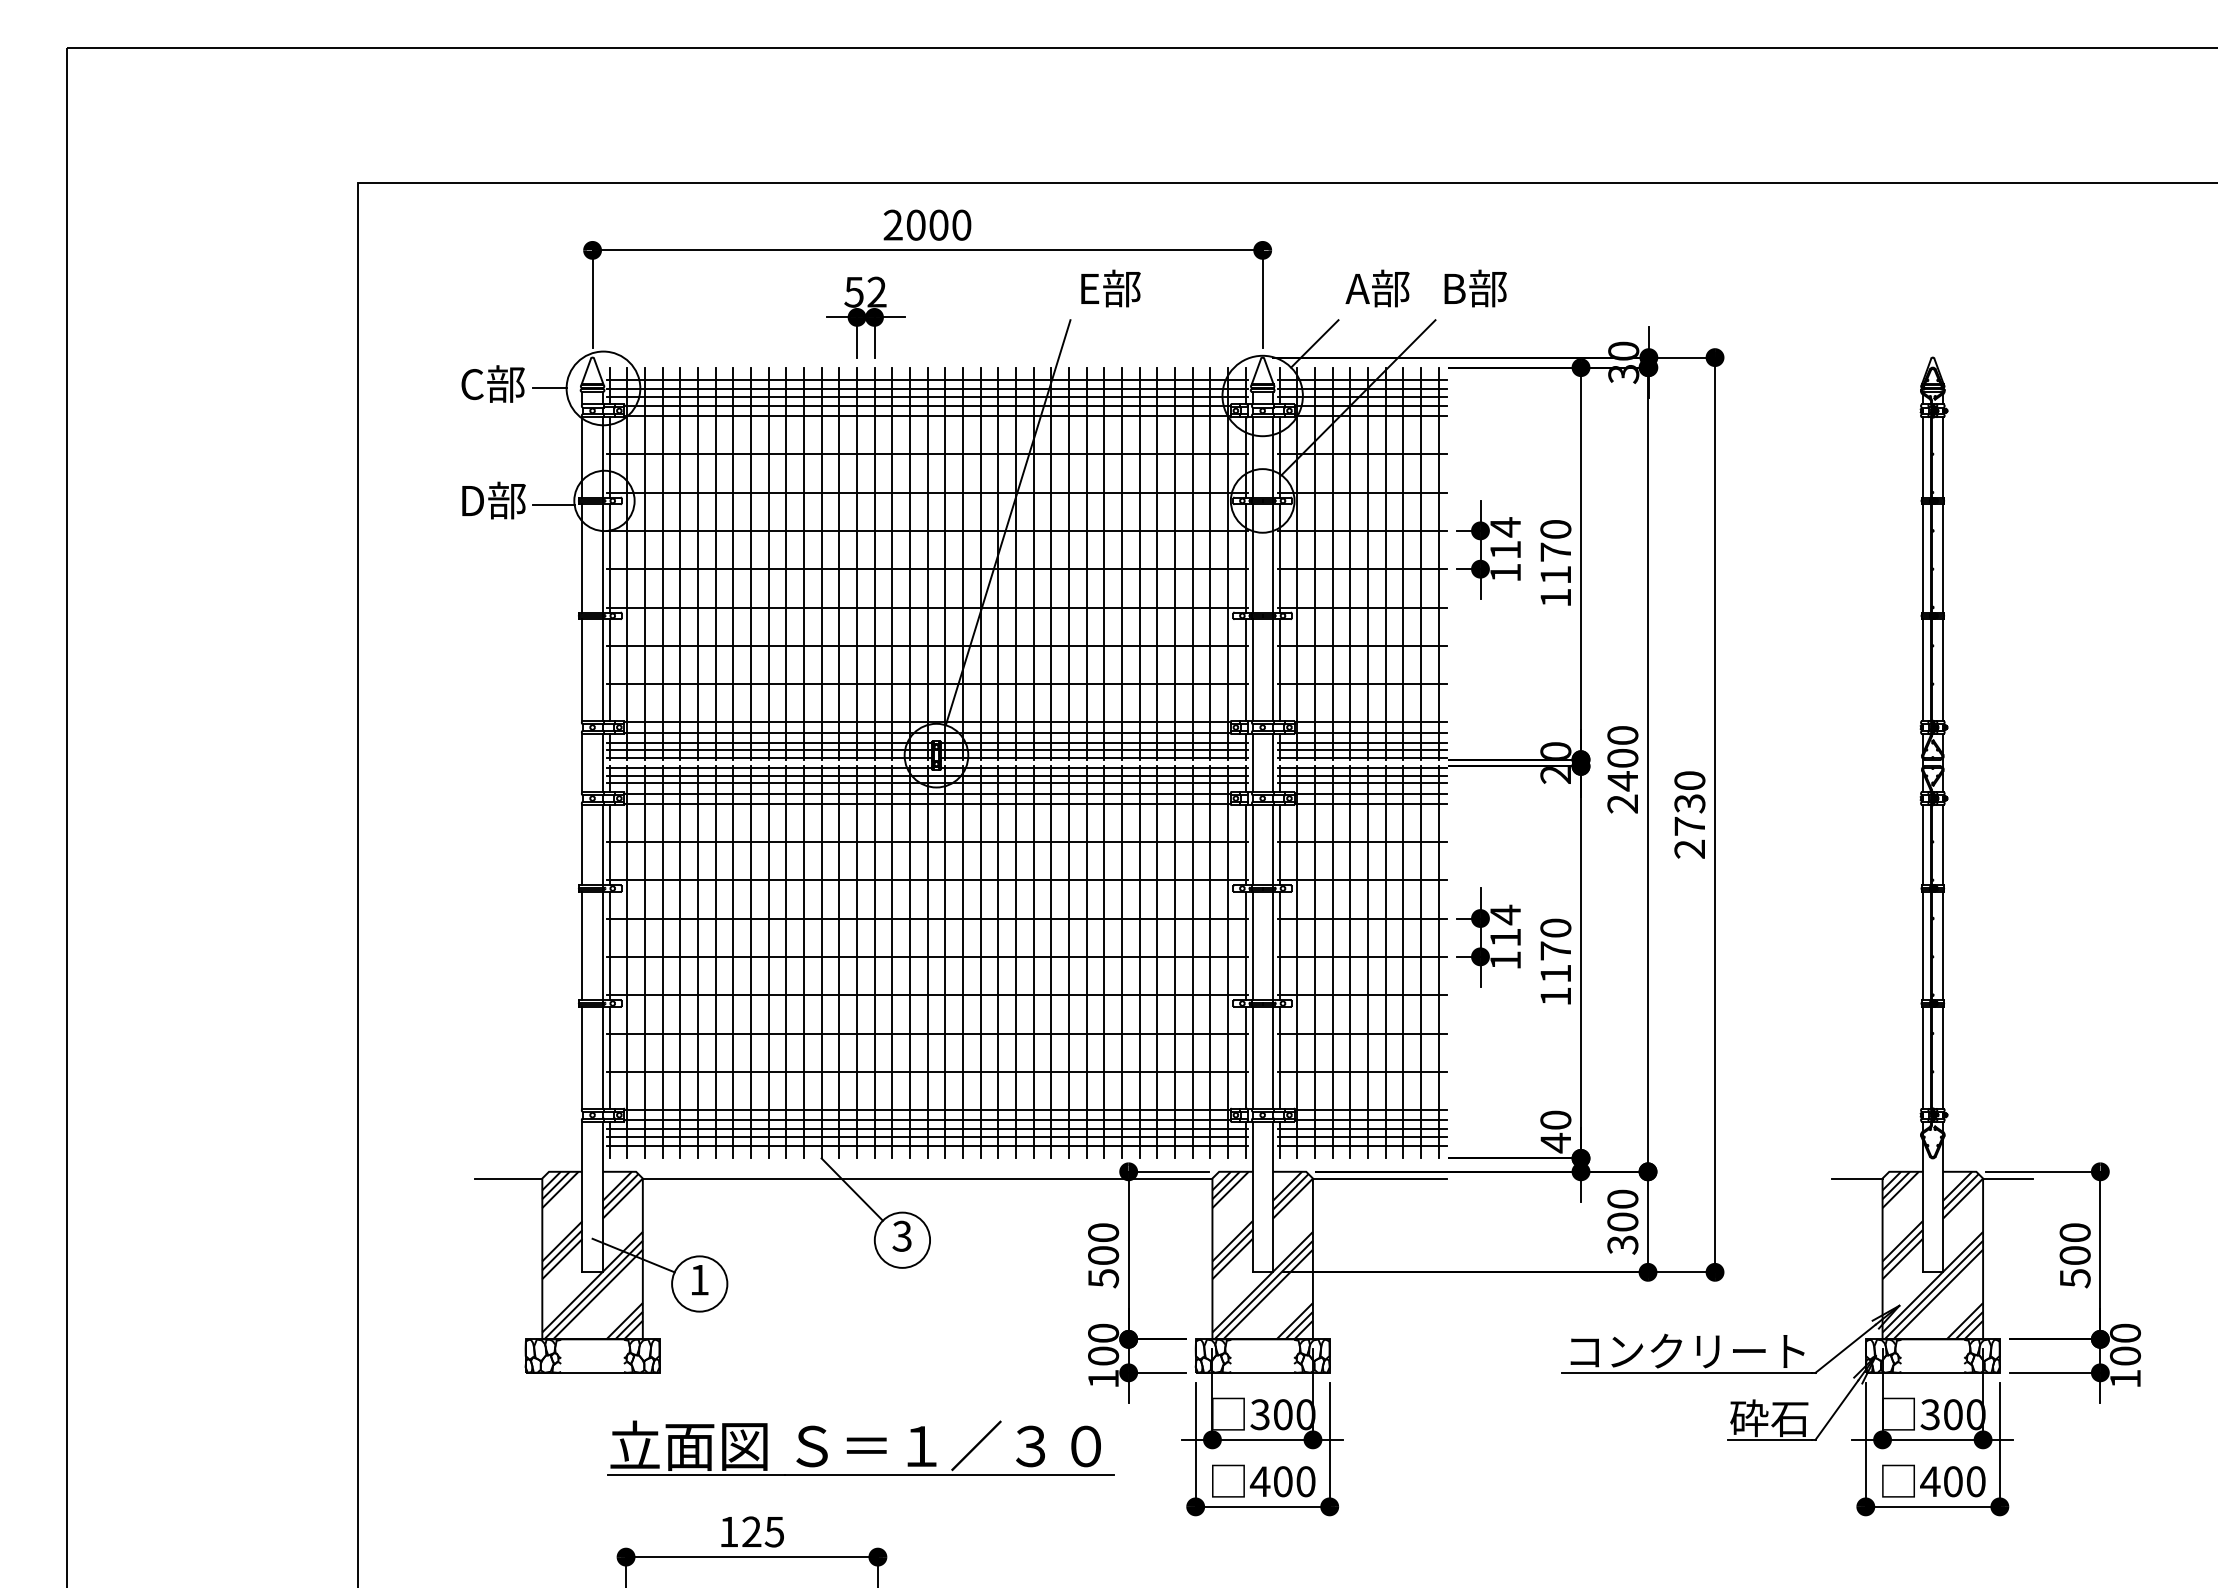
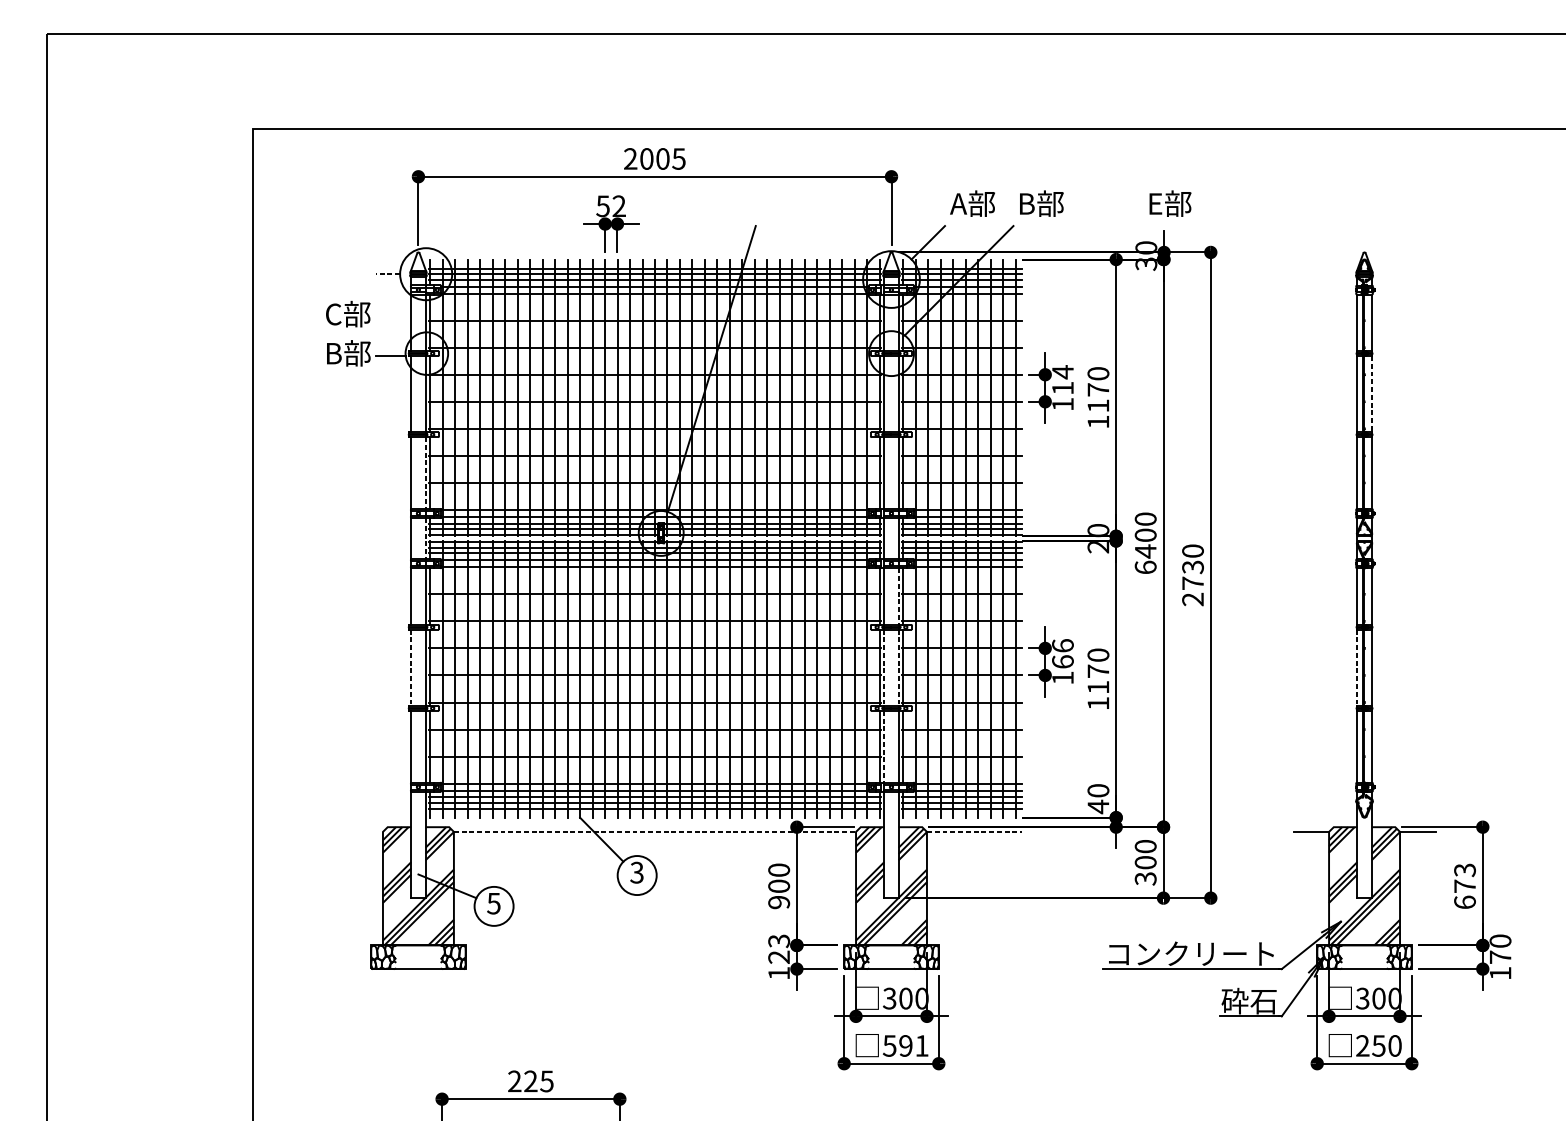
text: (961, 224) -> (678, 158), 2000 -> 2005
text: (1110, 288) -> (1170, 203), moved
text: (492, 383) -> (347, 313), moved
line: (549, 388) -> (388, 274), solid -> dashed
text: (493, 500) -> (348, 353), D部 -> B部
line: (1942, 558) -> (1371, 394), solid -> dashed
line: (602, 670) -> (425, 473), solid -> dashed
line: (602, 763) -> (425, 538), solid -> dashed
text: (1622, 803) -> (1145, 567), 2400 -> 6400
line: (1272, 845) -> (898, 596), solid -> dashed
text: (1505, 925) -> (1062, 653), 114 -> 166
line: (582, 946) -> (411, 668), solid -> dashed
line: (1252, 946) -> (884, 668), solid -> dashed
line: (1272, 946) -> (898, 668), solid -> dashed
line: (1922, 946) -> (1357, 668), solid -> dashed
line: (1252, 1057) -> (884, 746), solid -> dashed
line: (508, 1178) -> (359, 831), removed
line: (927, 1178) -> (654, 831), solid -> dashed
line: (1380, 1178) -> (974, 831), solid -> dashed
text: (2074, 1255) -> (1464, 886), 500 -> 673
text: (1103, 1278) -> (779, 902), 500 -> 900
text: (698, 1280) -> (493, 903), 1 -> 5
text: (1103, 1344) -> (779, 949), 100 -> 123
text: (2125, 1355) -> (1500, 956), 100 -> 170
part: (860, 1447) -> (607, 1021), removed
text: (1282, 1481) -> (905, 1045), 400 -> 591
text: (1941, 1481) -> (1370, 1045), 400 -> 250
text: (728, 1531) -> (514, 1081), 125 -> 225

